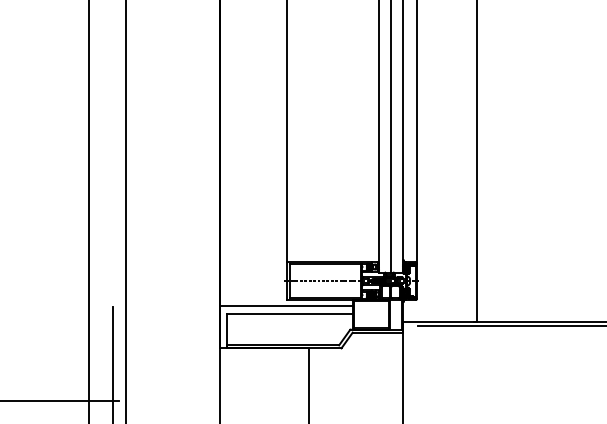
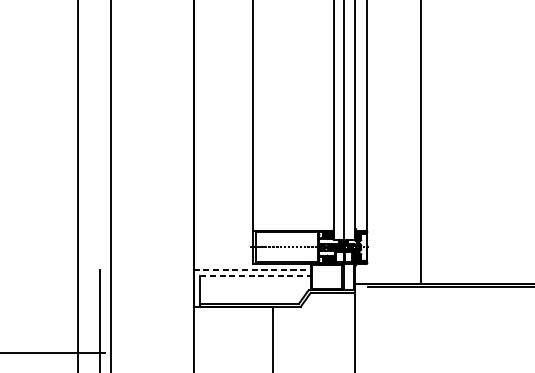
line: (286, 306) -> (252, 269), solid -> dashed
line: (289, 313) -> (255, 275), solid -> dashed

